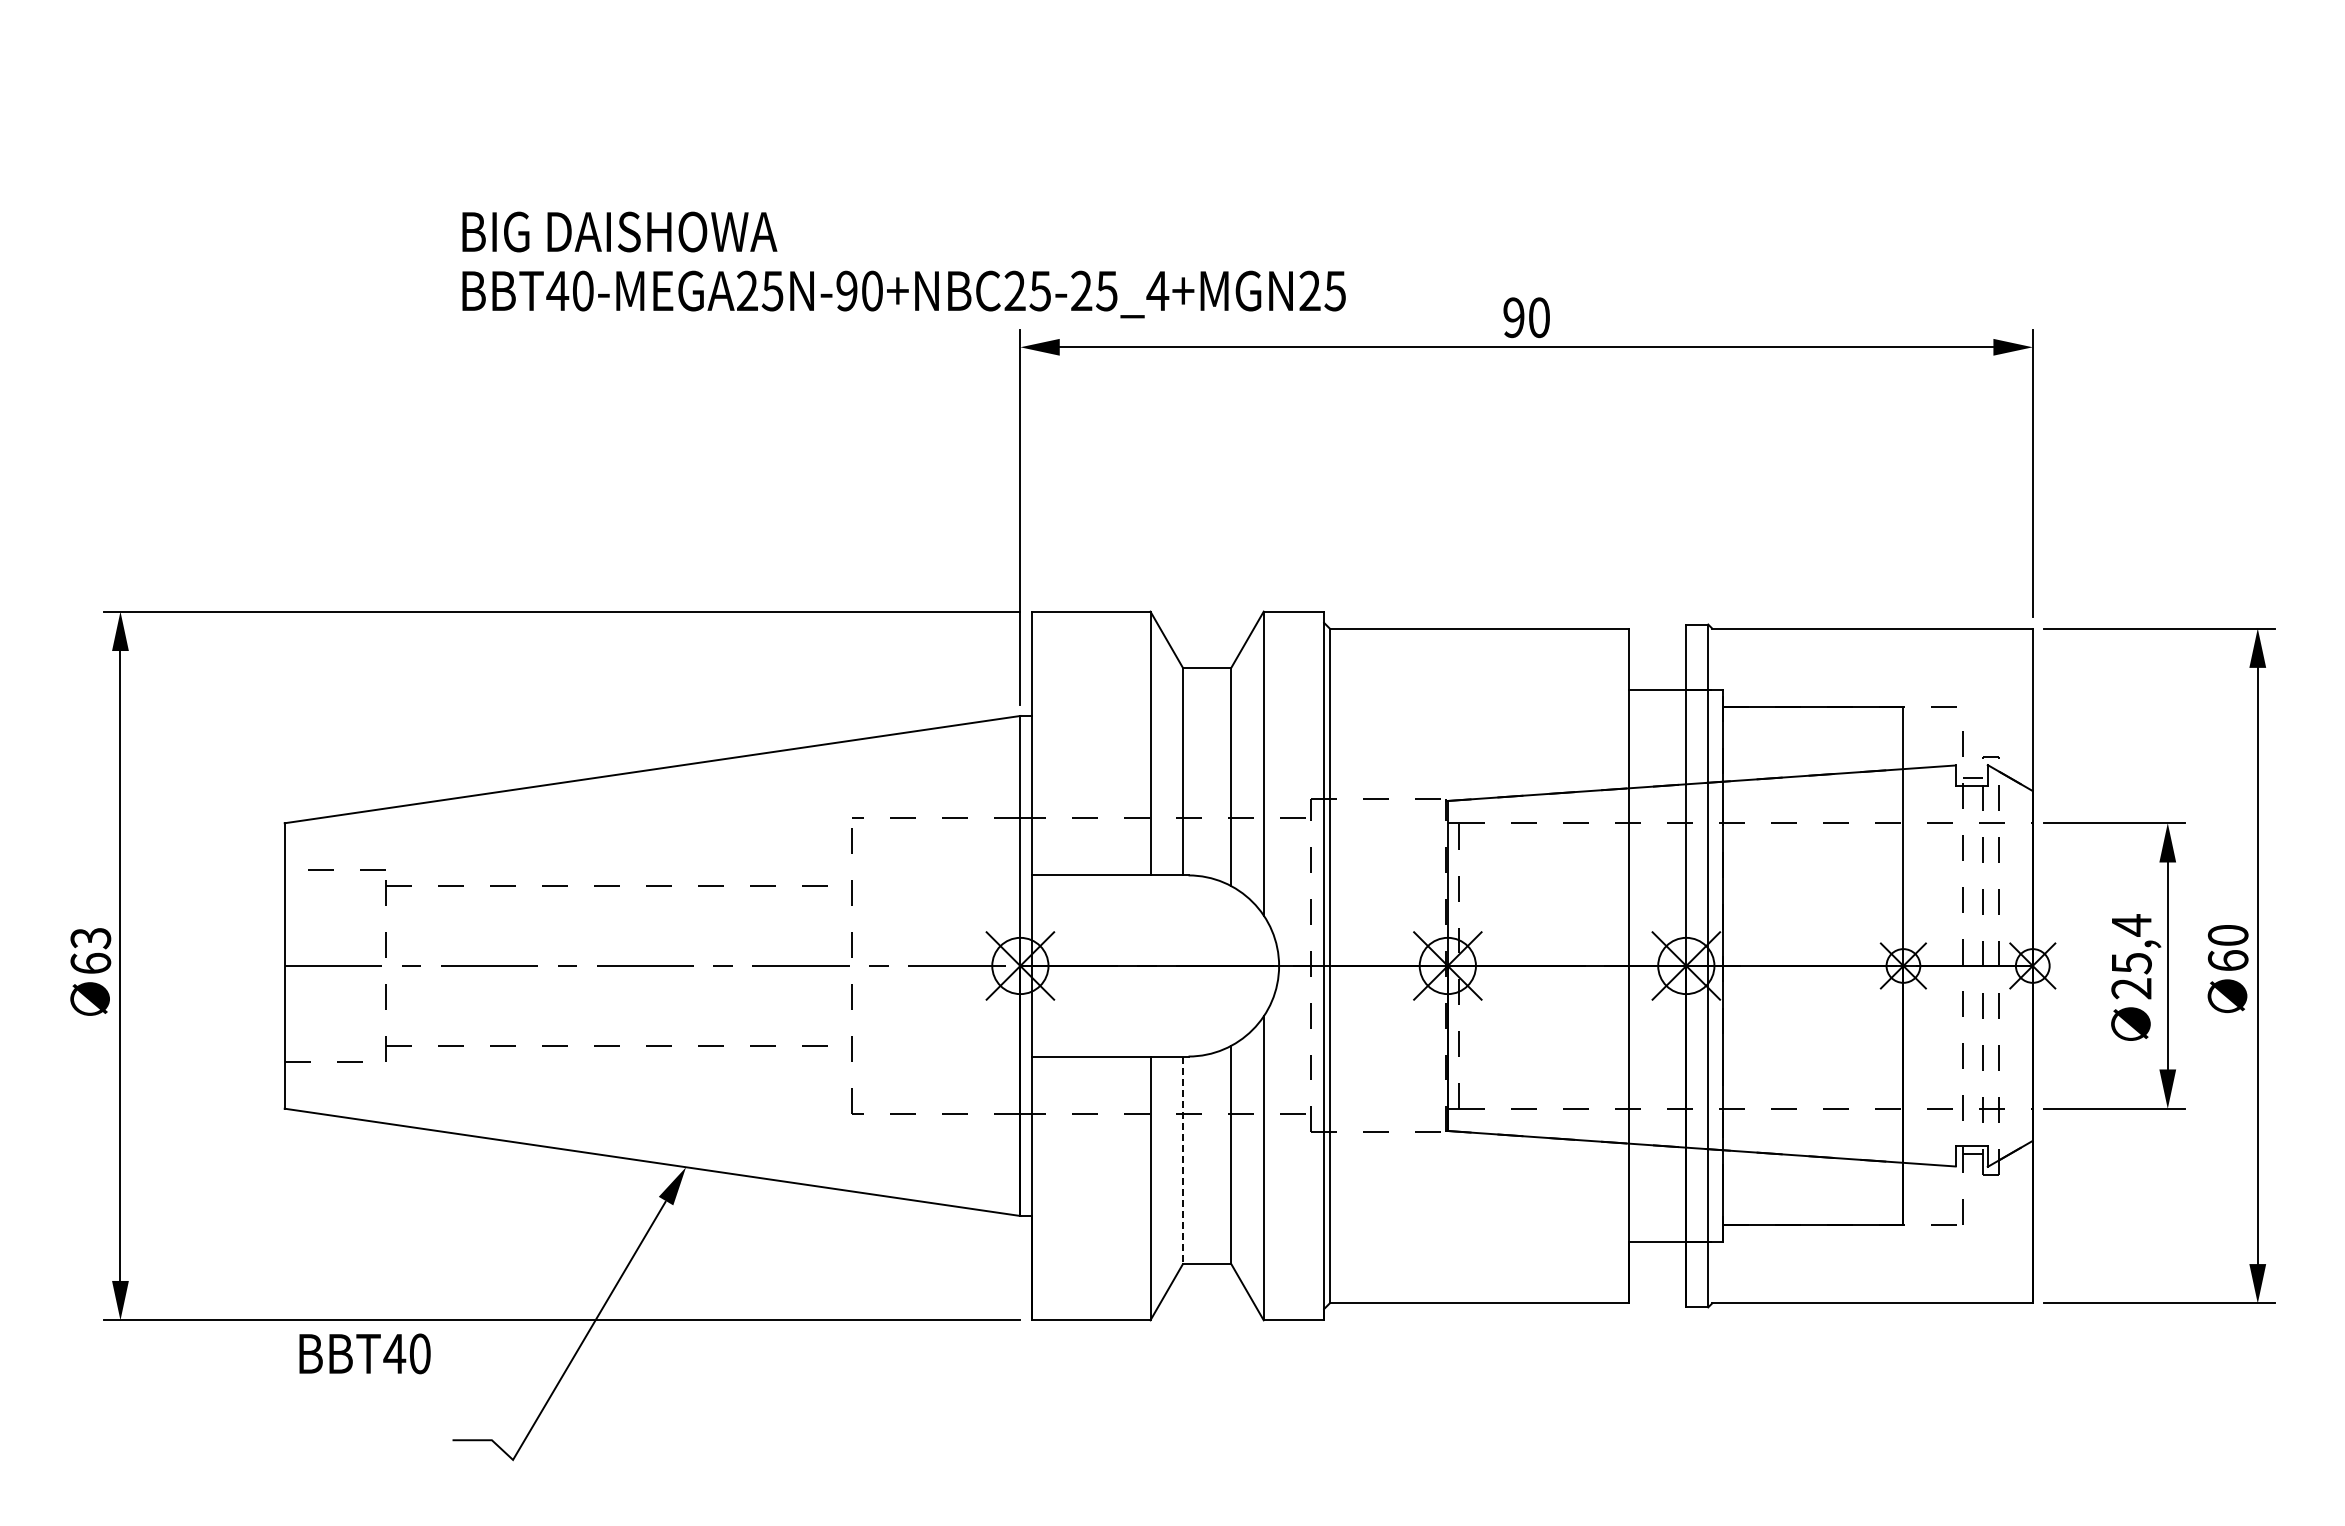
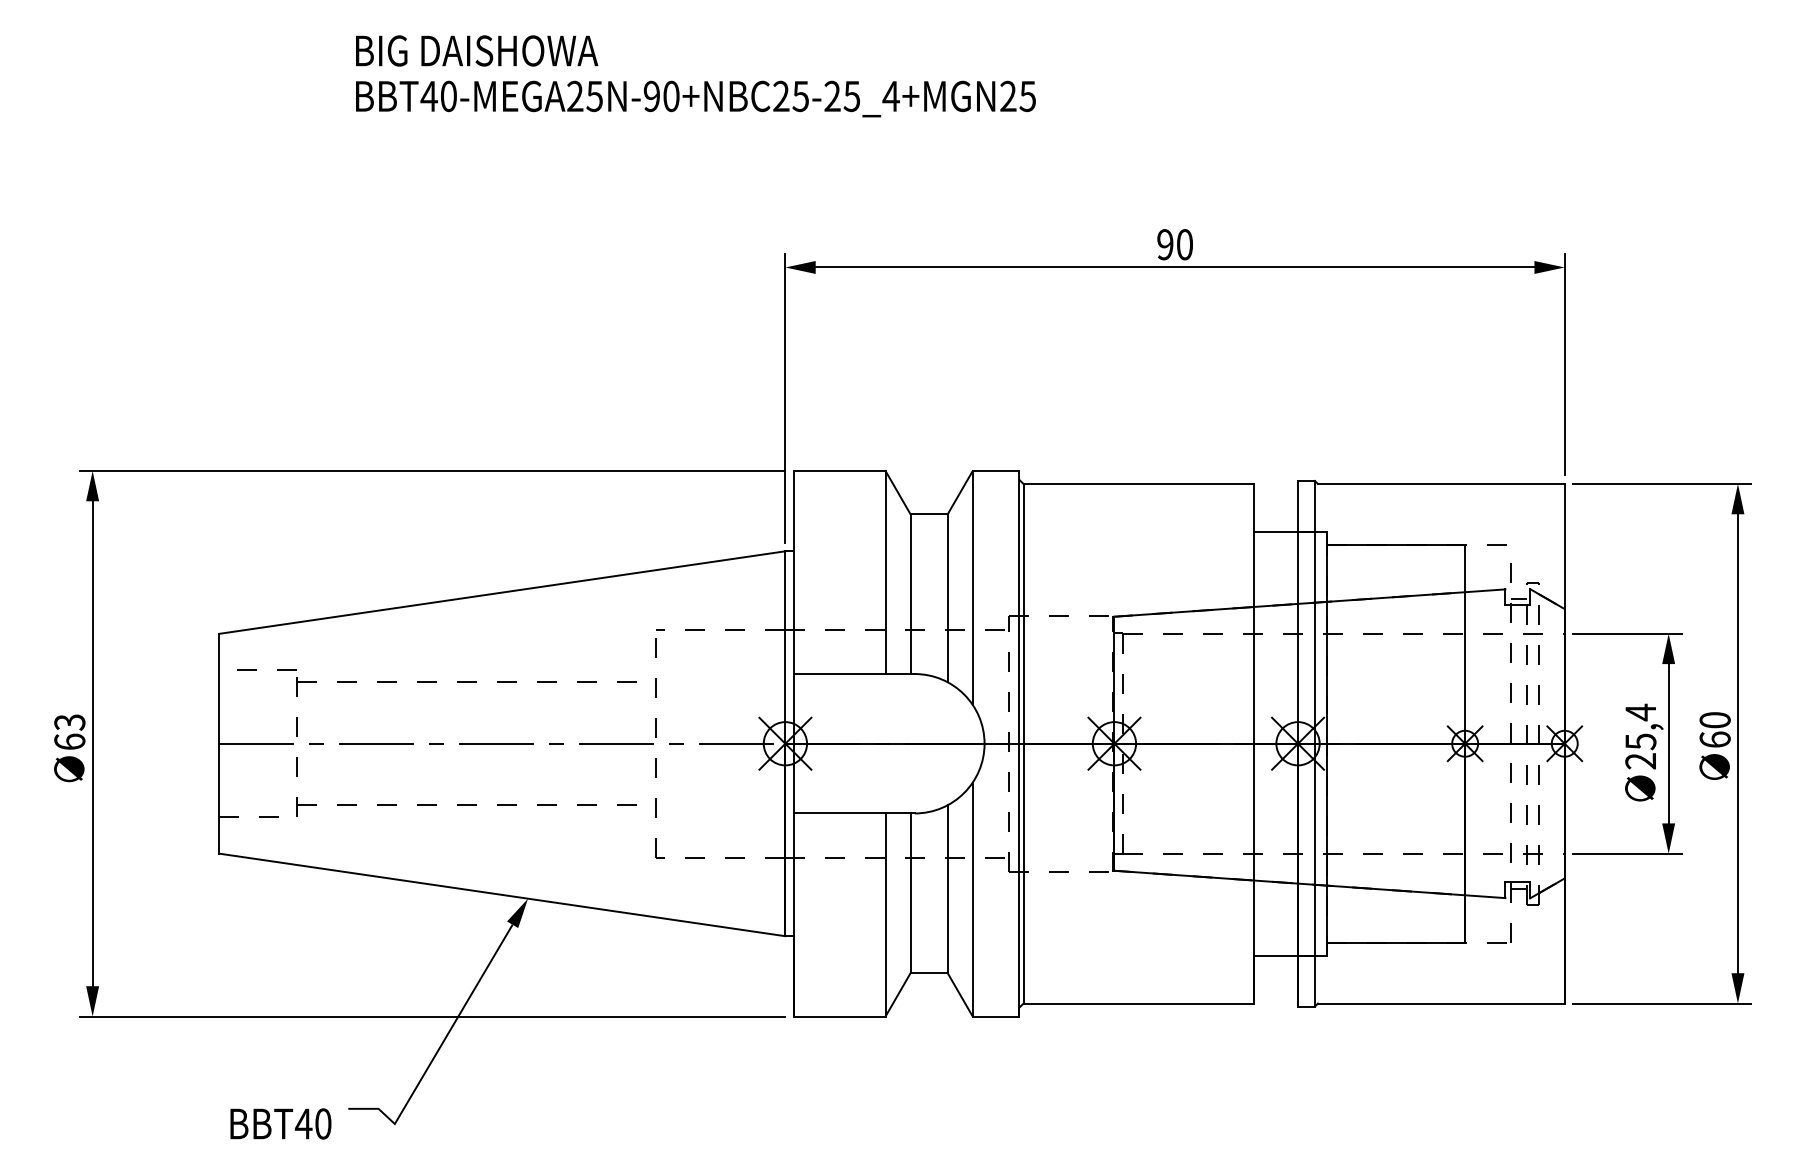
text: (903, 264) -> (695, 75), moved
line: (1182, 1160) -> (910, 893), dashed -> solid
text: (364, 1353) -> (280, 1123), moved

